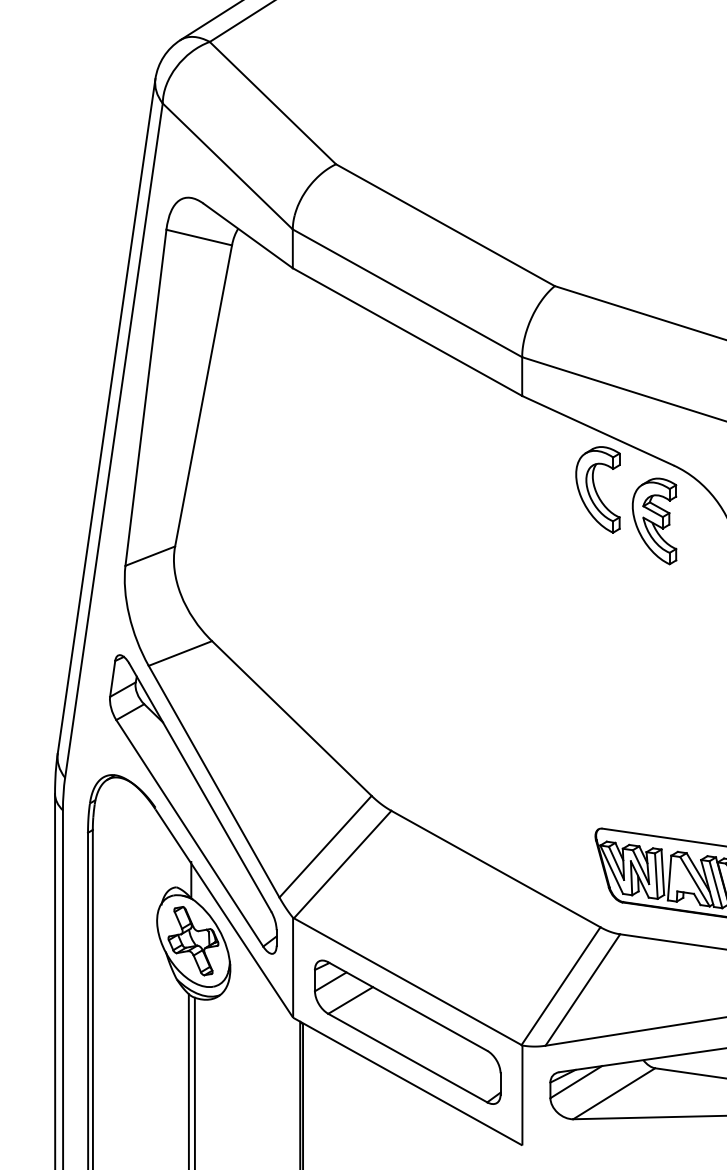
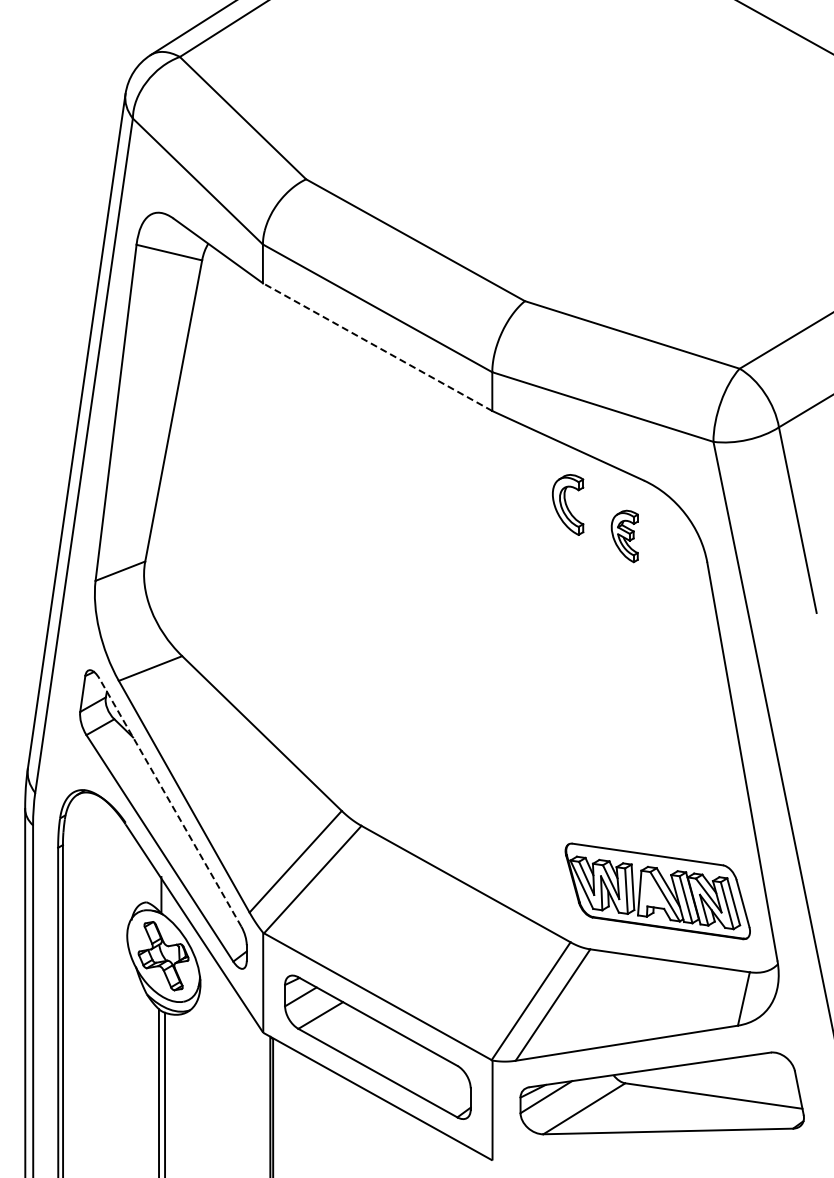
line: (407, 331) -> (377, 346), solid -> dashed
part: (597, 489) -> (567, 504), size x0.7
part: (654, 521) -> (624, 536), size x0.6
line: (200, 787) -> (170, 802), solid -> dashed

